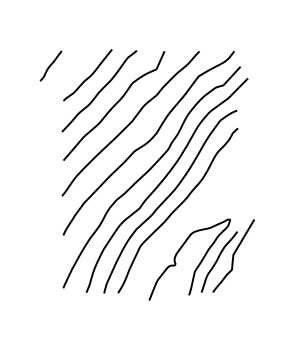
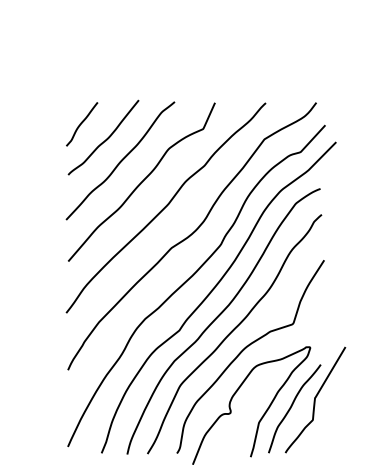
curve: (50, 65) -> (81, 123), moved
curve: (185, 221) -> (245, 349), added

